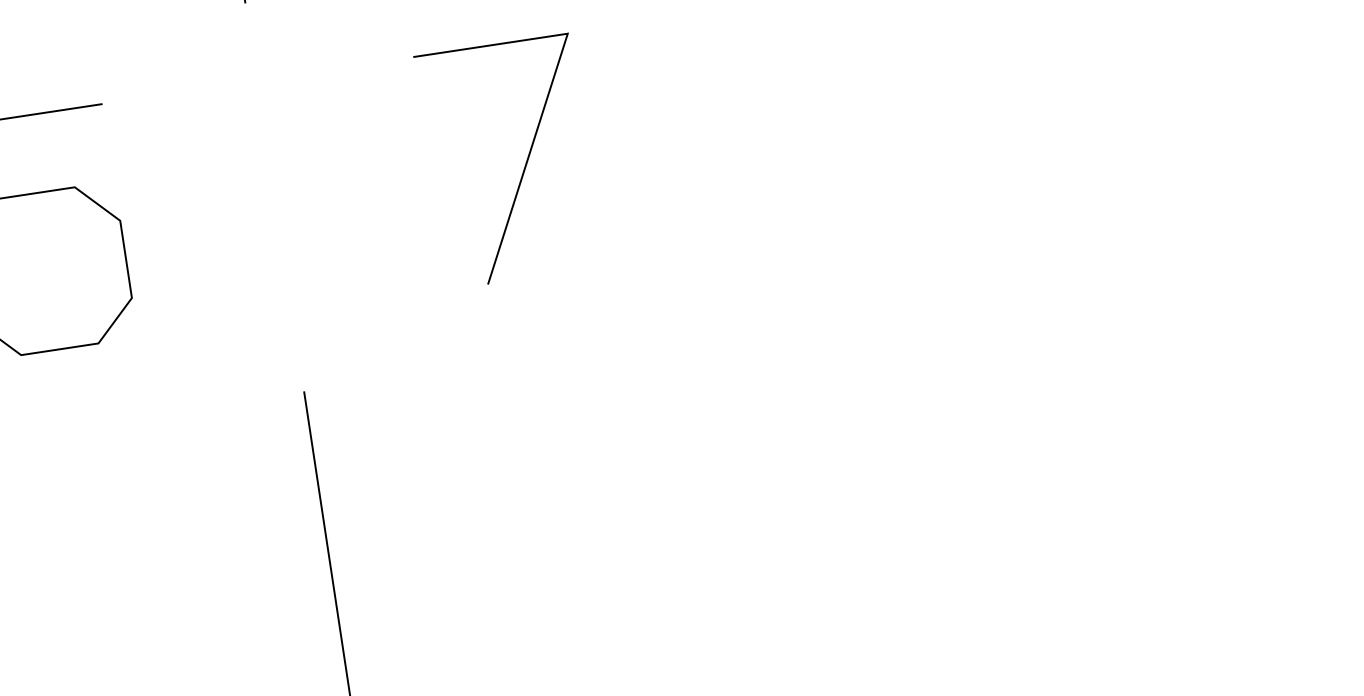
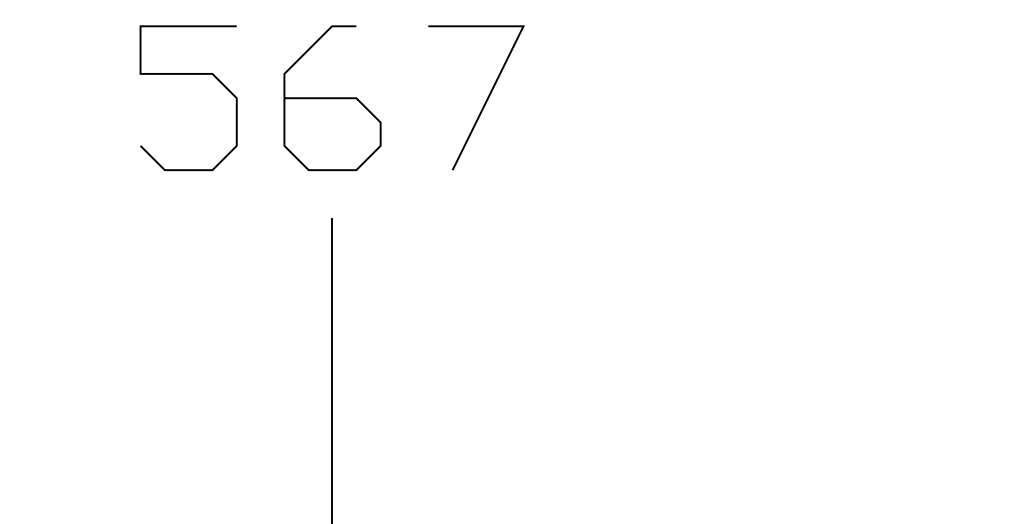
curve: (275, 197) -> (332, 98), added

